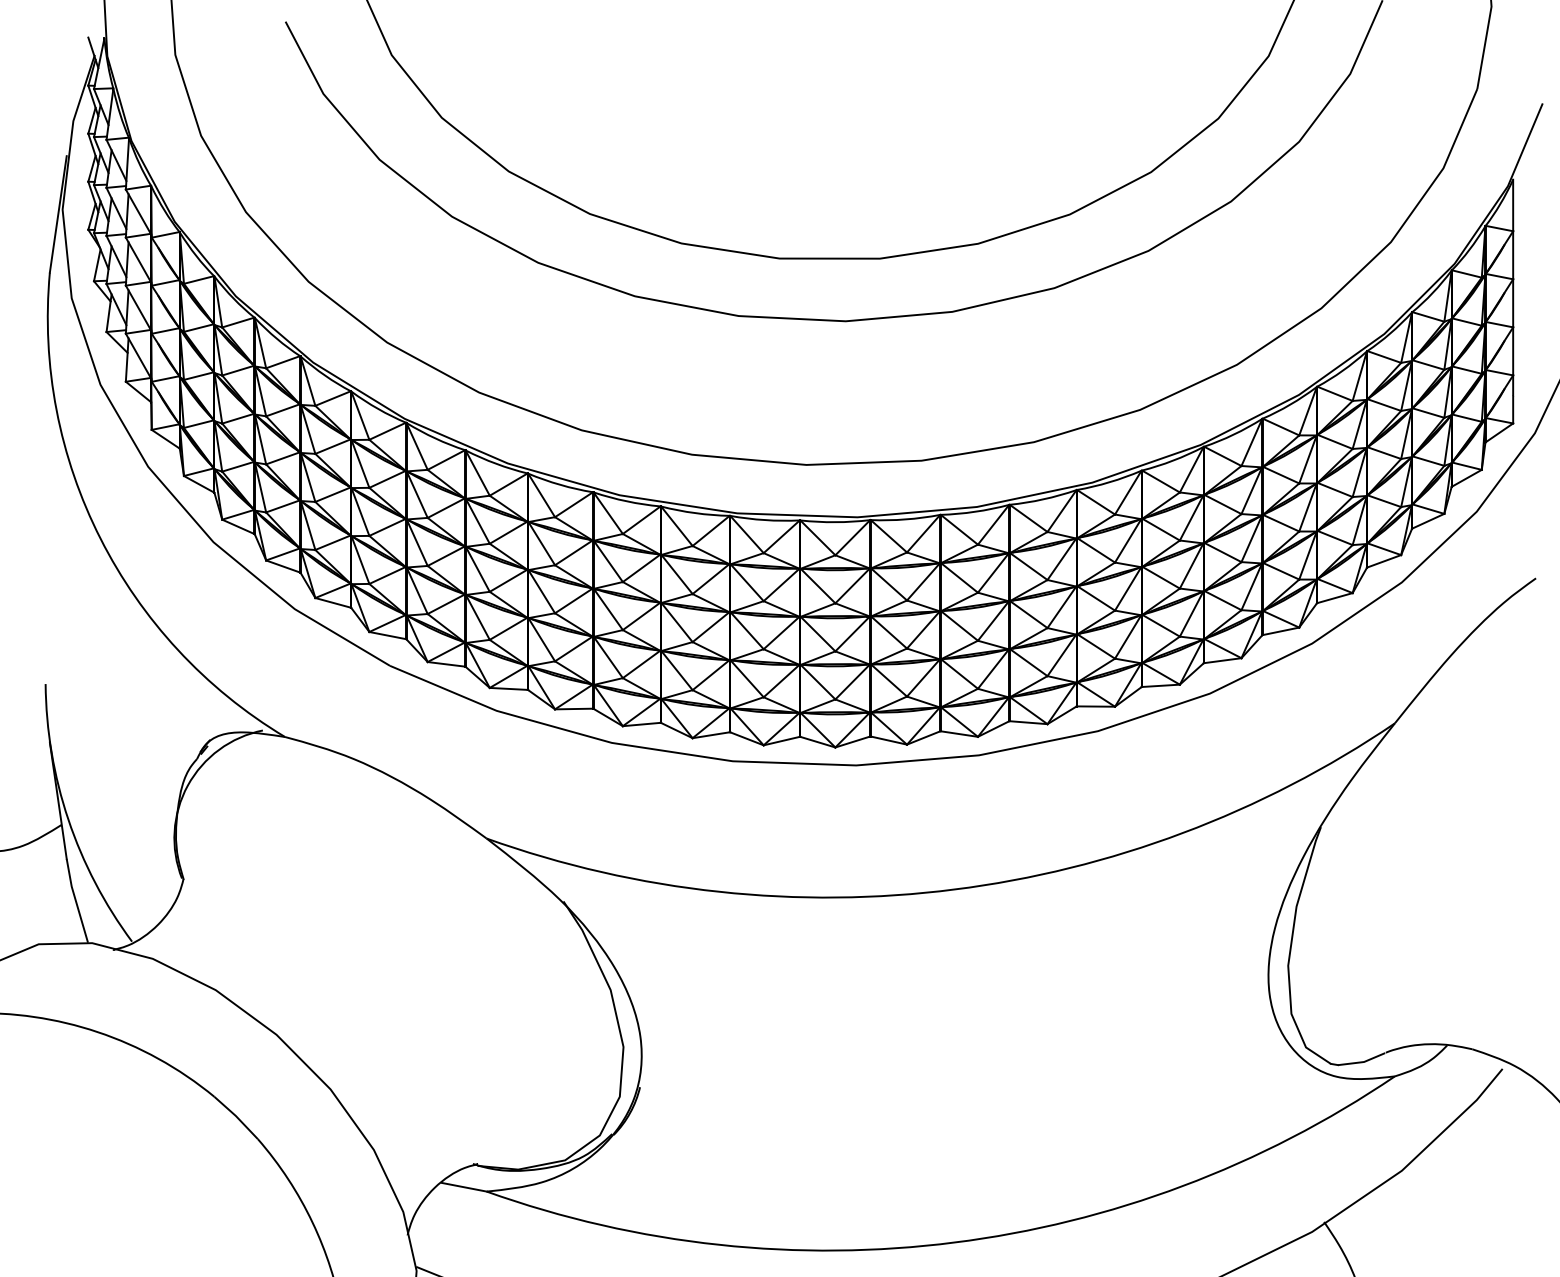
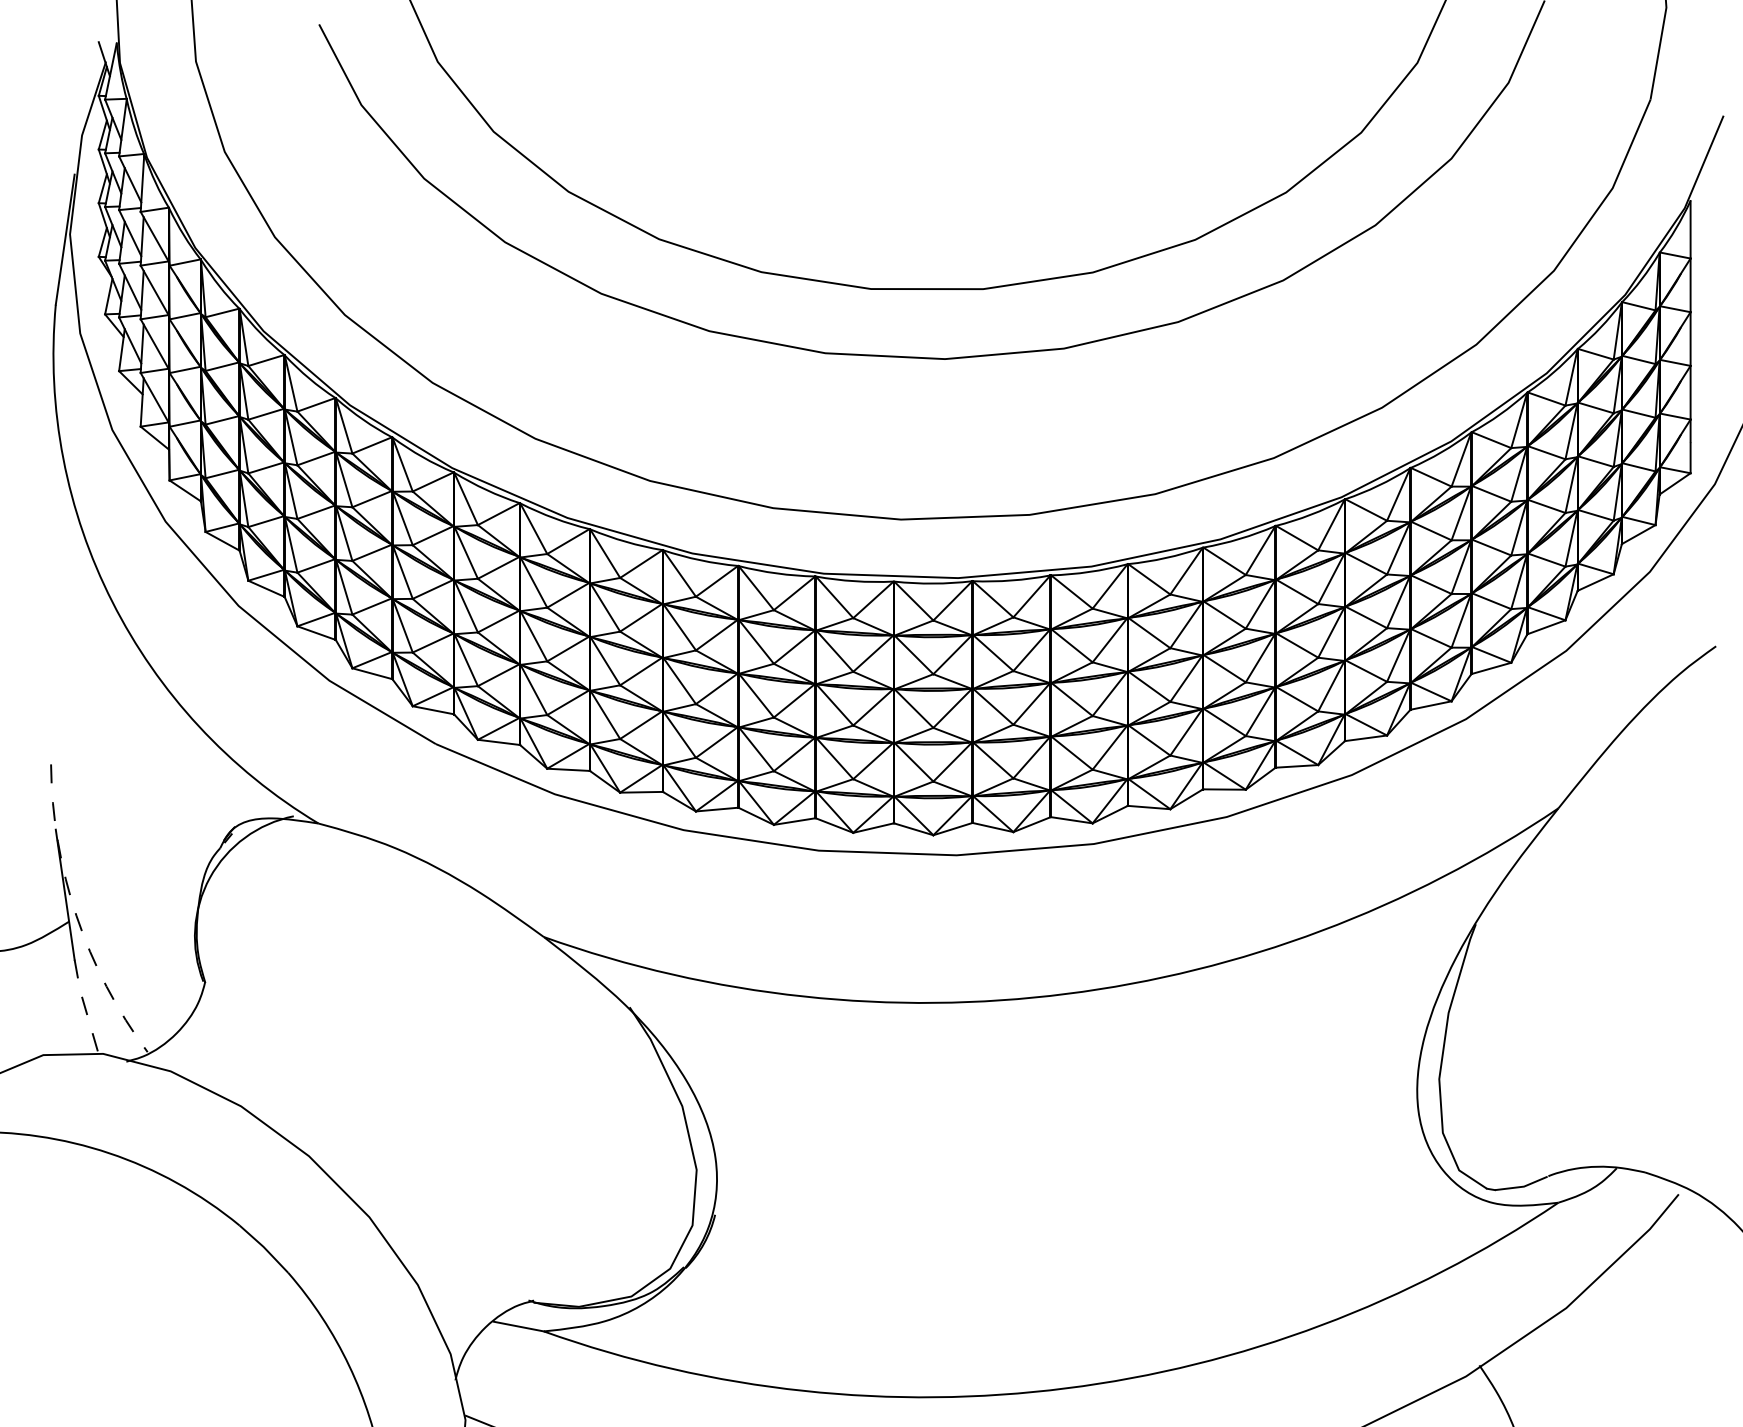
arc: (68, 819) -> (76, 915), solid -> dashed
line: (75, 900) -> (84, 1006), solid -> dashed

